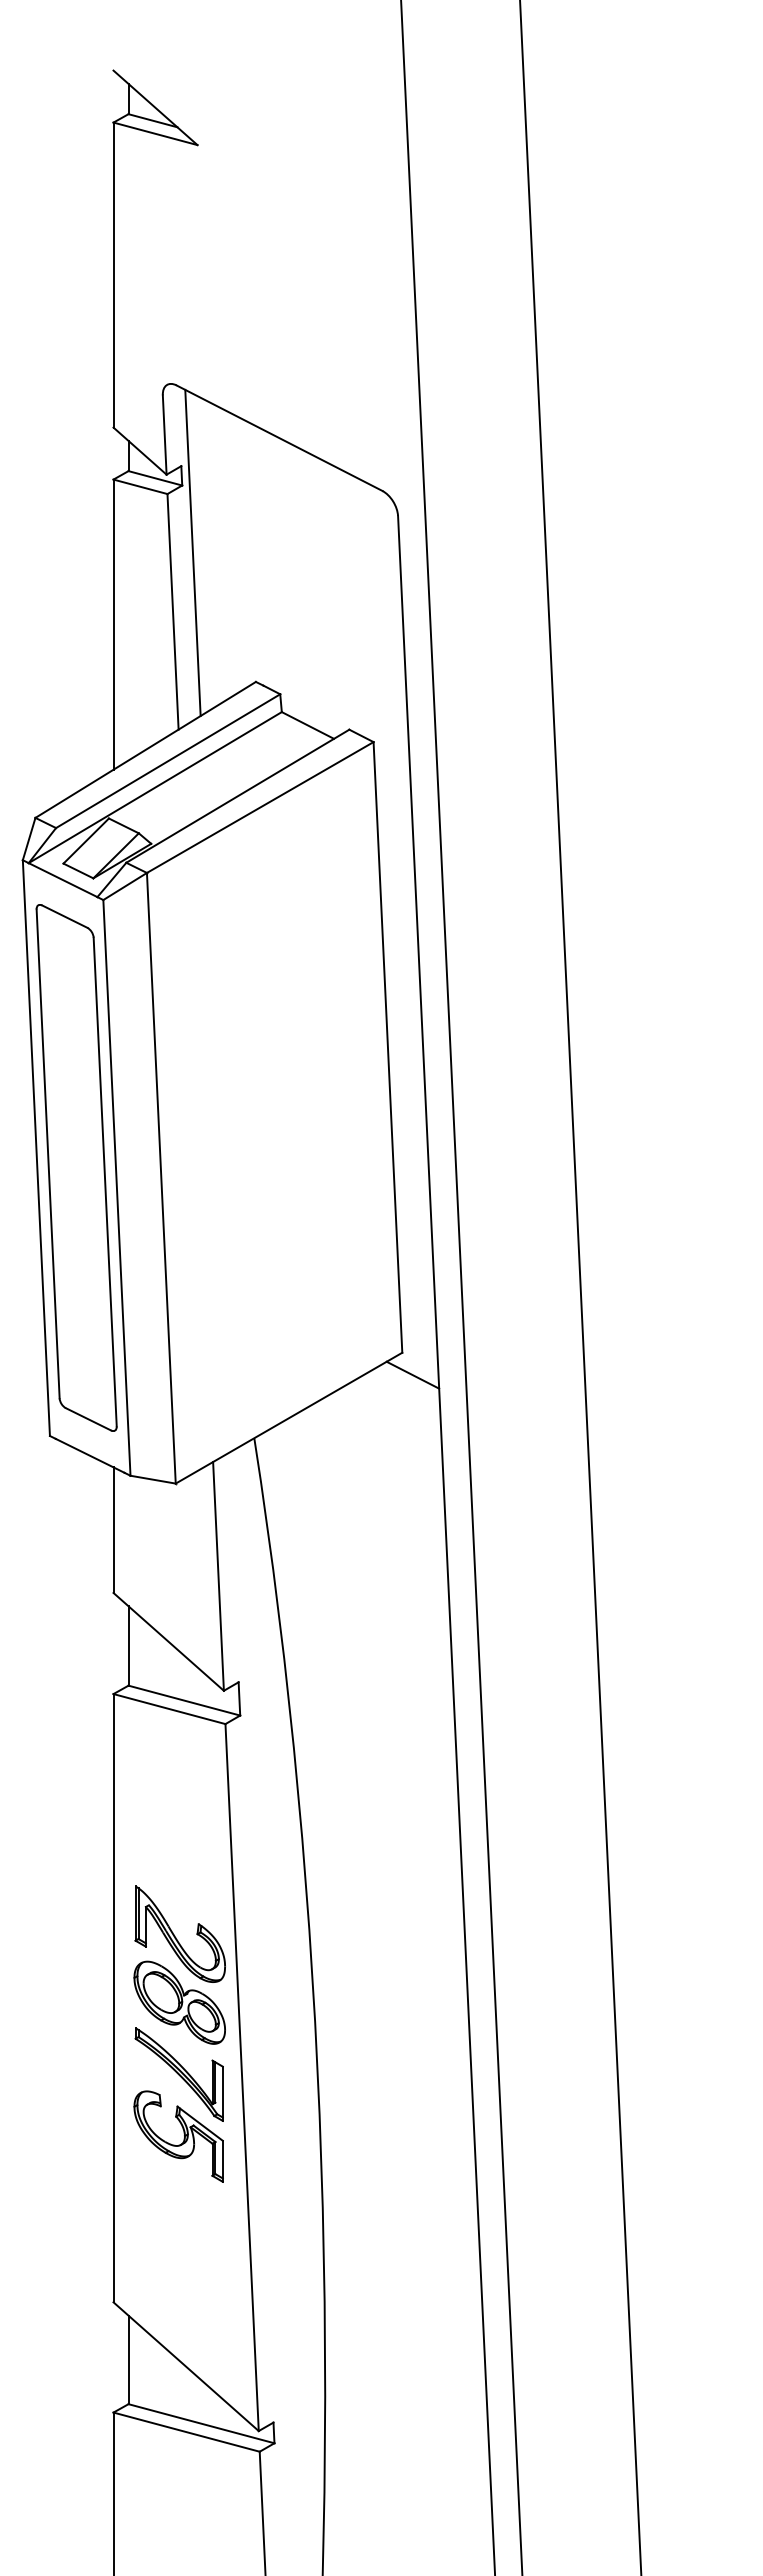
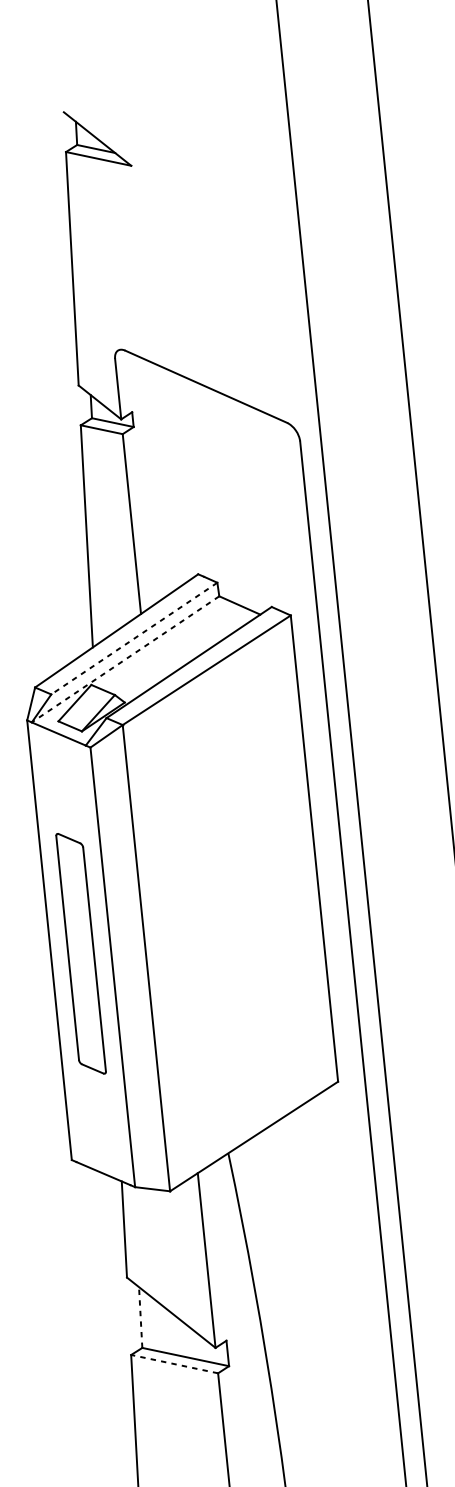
line: (192, 552) -> (144, 477), removed
line: (168, 761) -> (134, 638), solid -> dashed
line: (154, 787) -> (124, 659), solid -> dashed
part: (76, 1167) -> (81, 953), size x0.6
line: (412, 1374) -> (346, 1097), removed
line: (128, 1645) -> (140, 1317), solid -> dashed
line: (169, 1709) -> (174, 1364), solid -> dashed

